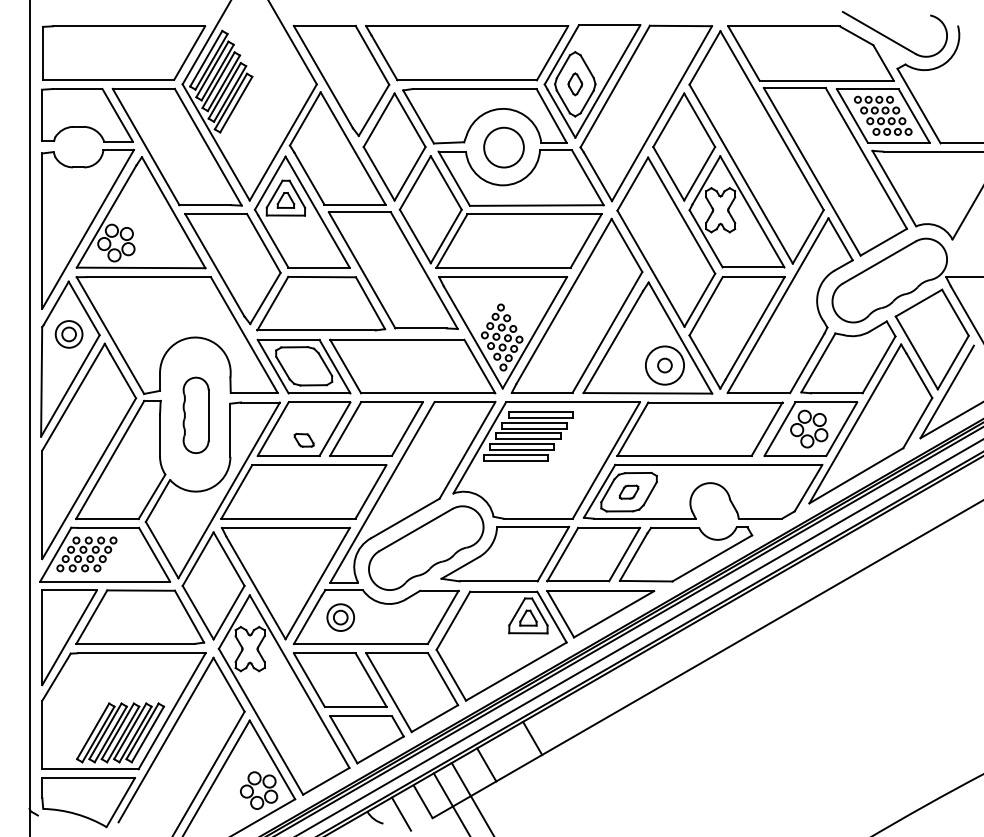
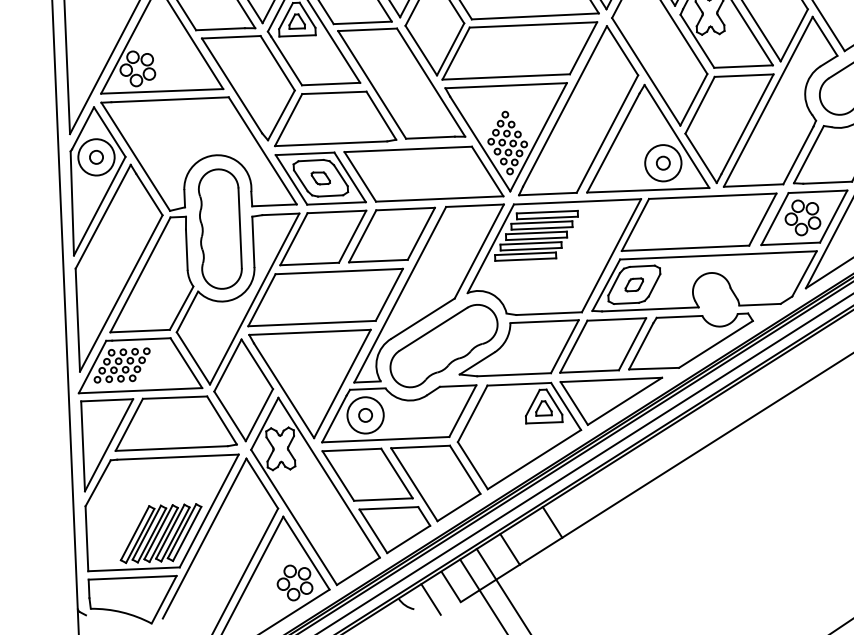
circle: (69, 334) -> (96, 157), size x1.43
part: (195, 415) -> (219, 229), size x1.67
part: (303, 439) -> (320, 177), moved
circle: (340, 617) -> (365, 415), size x1.43

